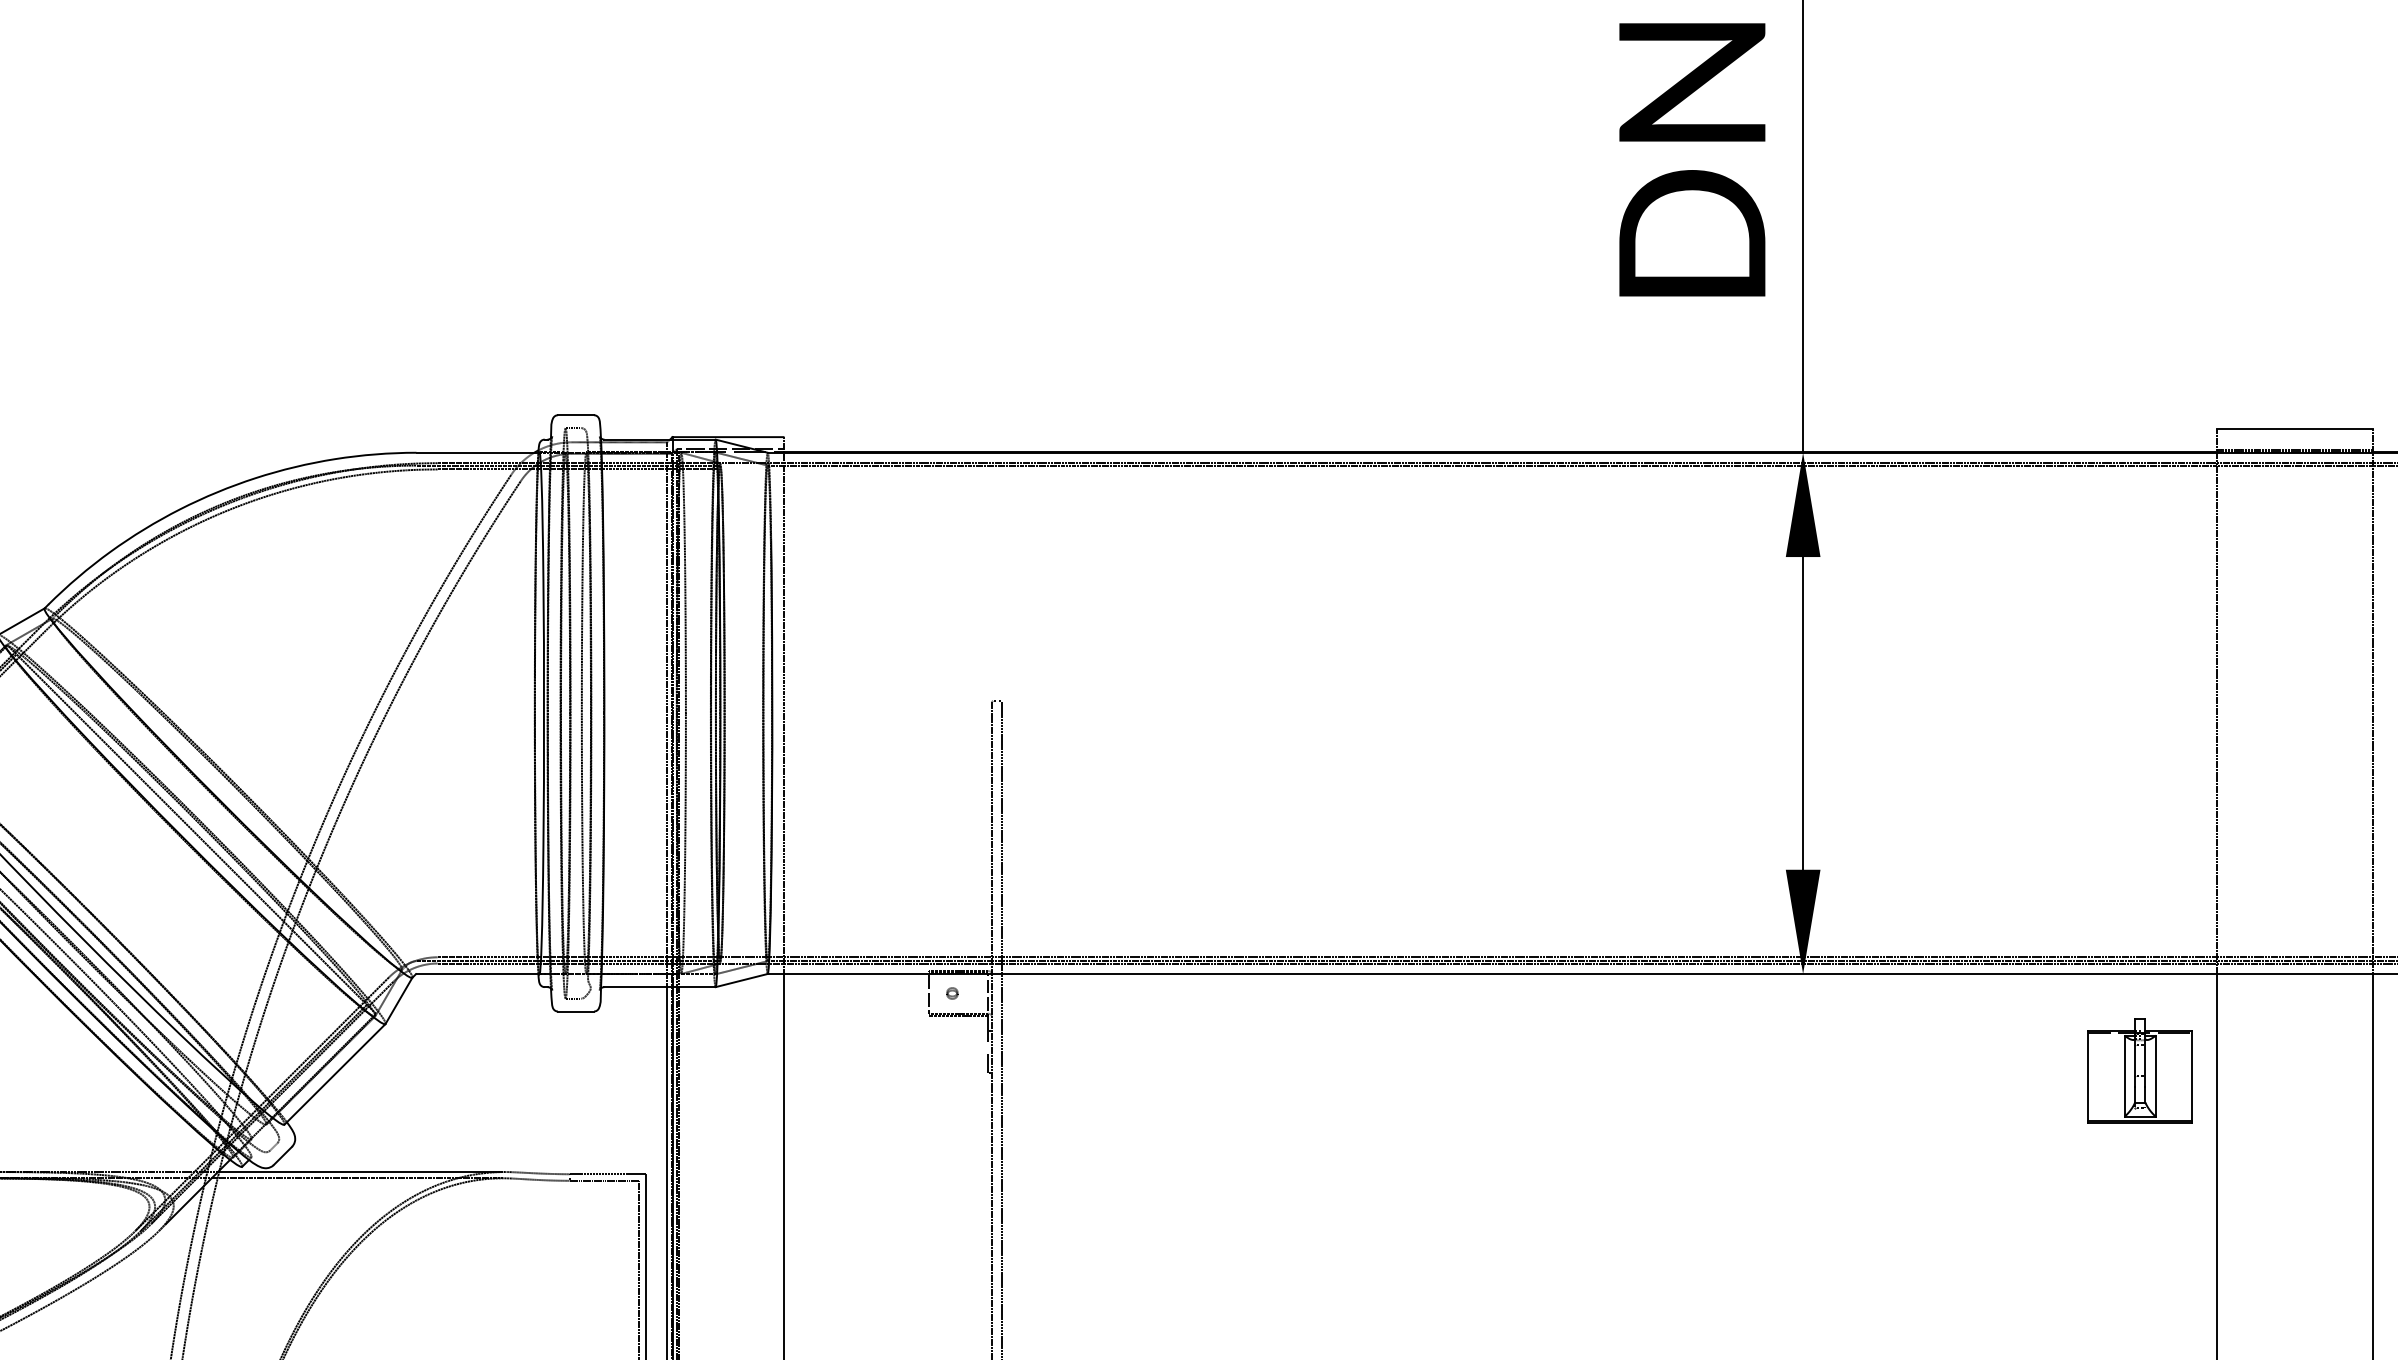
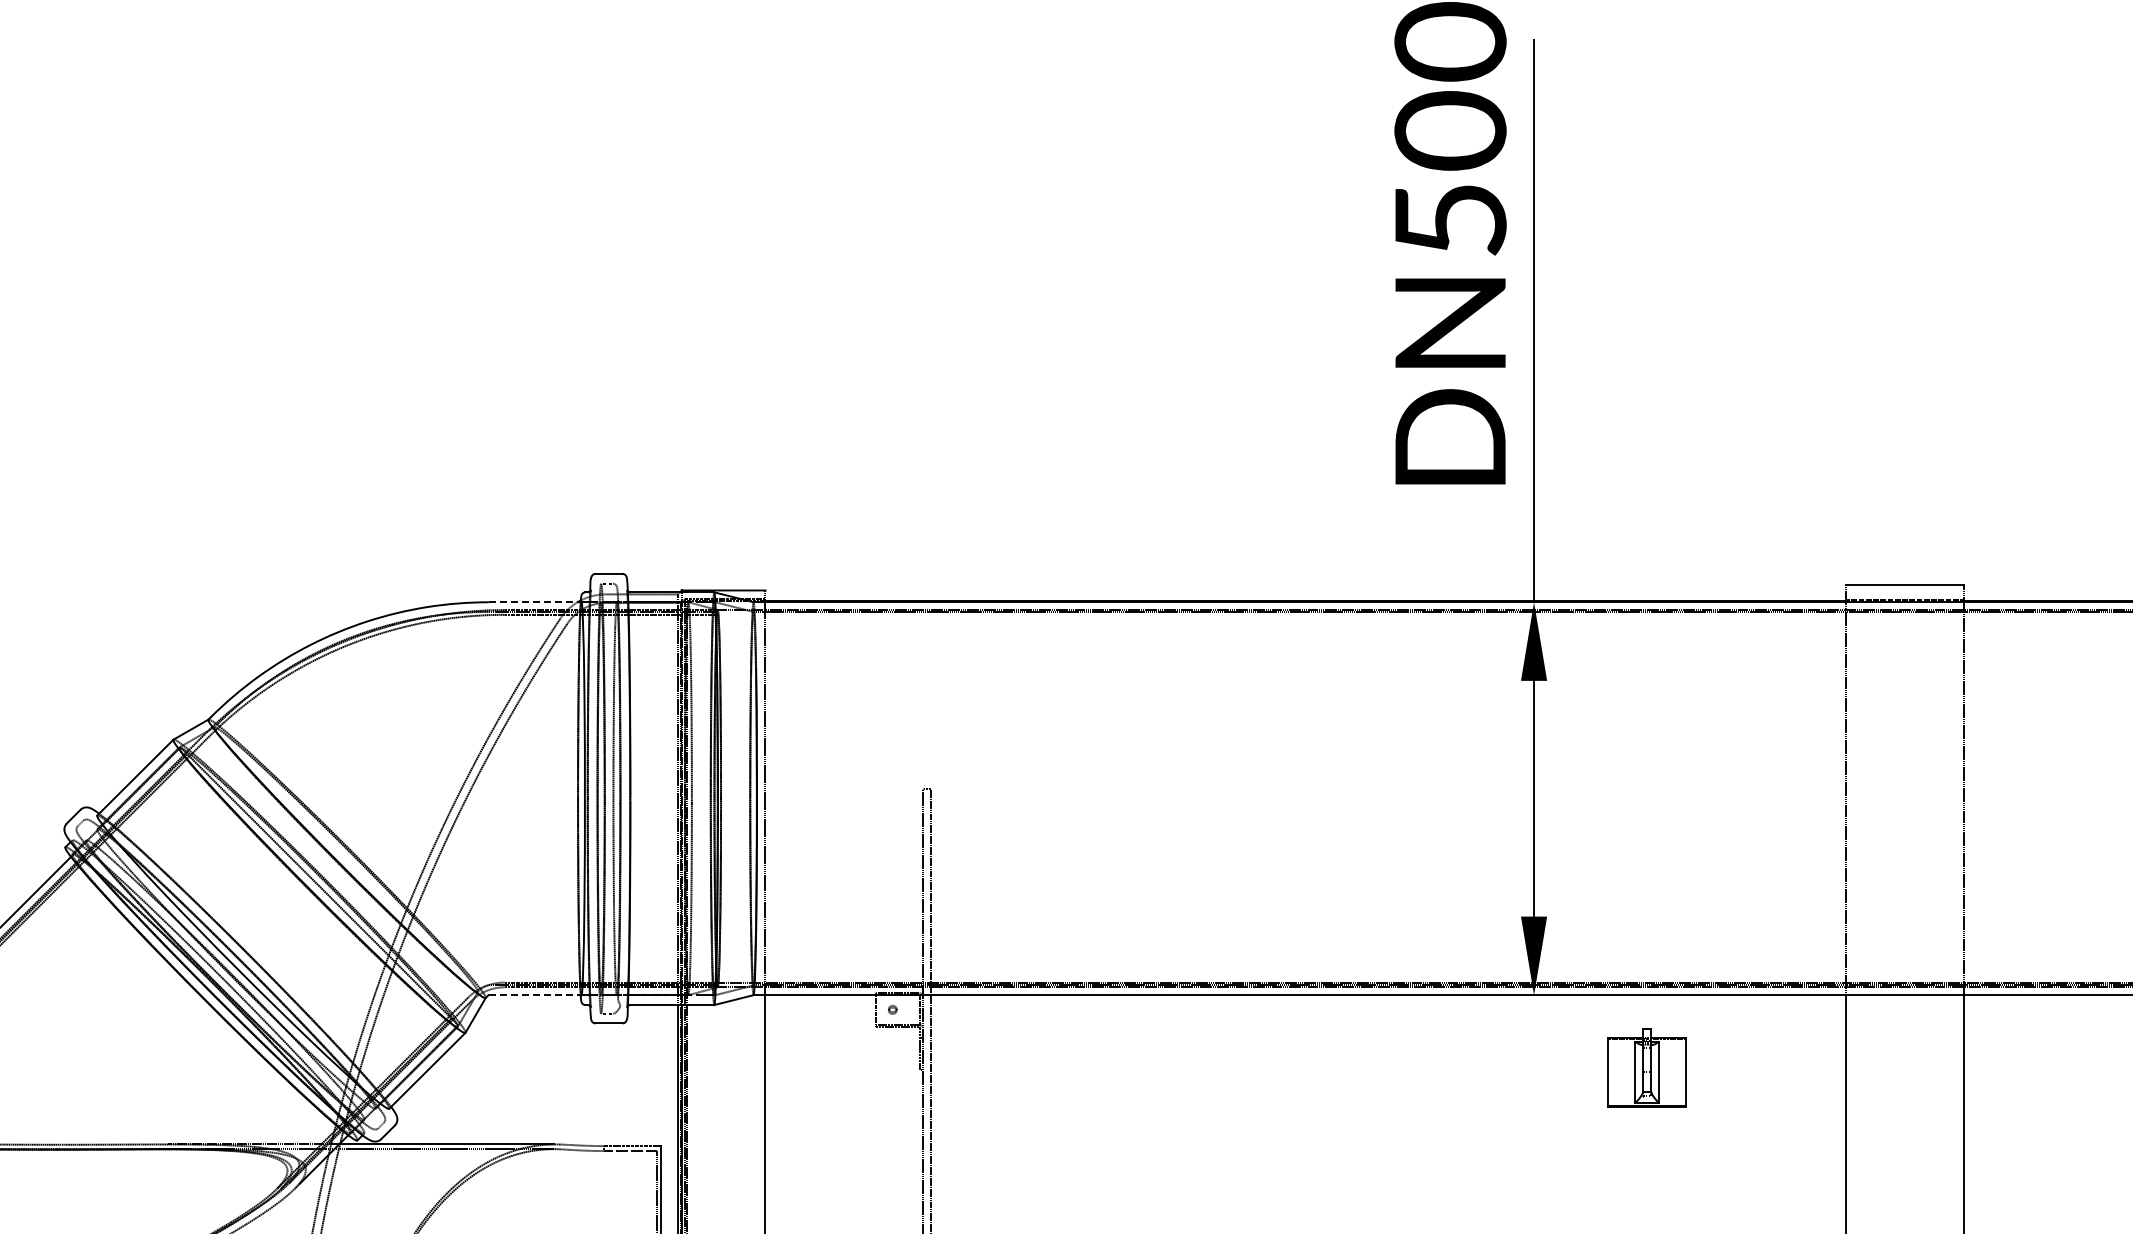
line: (478, 453) -> (535, 602), solid -> dashed
line: (478, 974) -> (535, 995), solid -> dashed
part: (2139, 1069) -> (1646, 1067), moved

